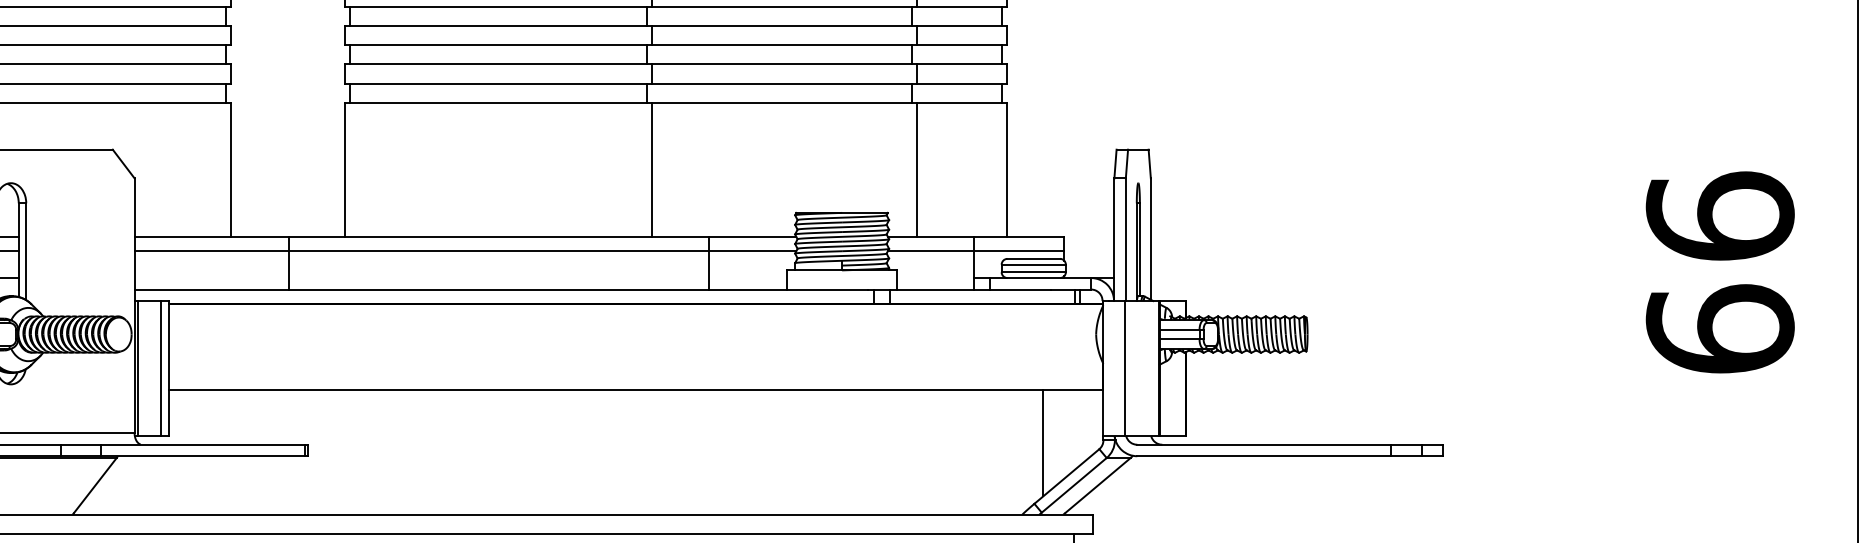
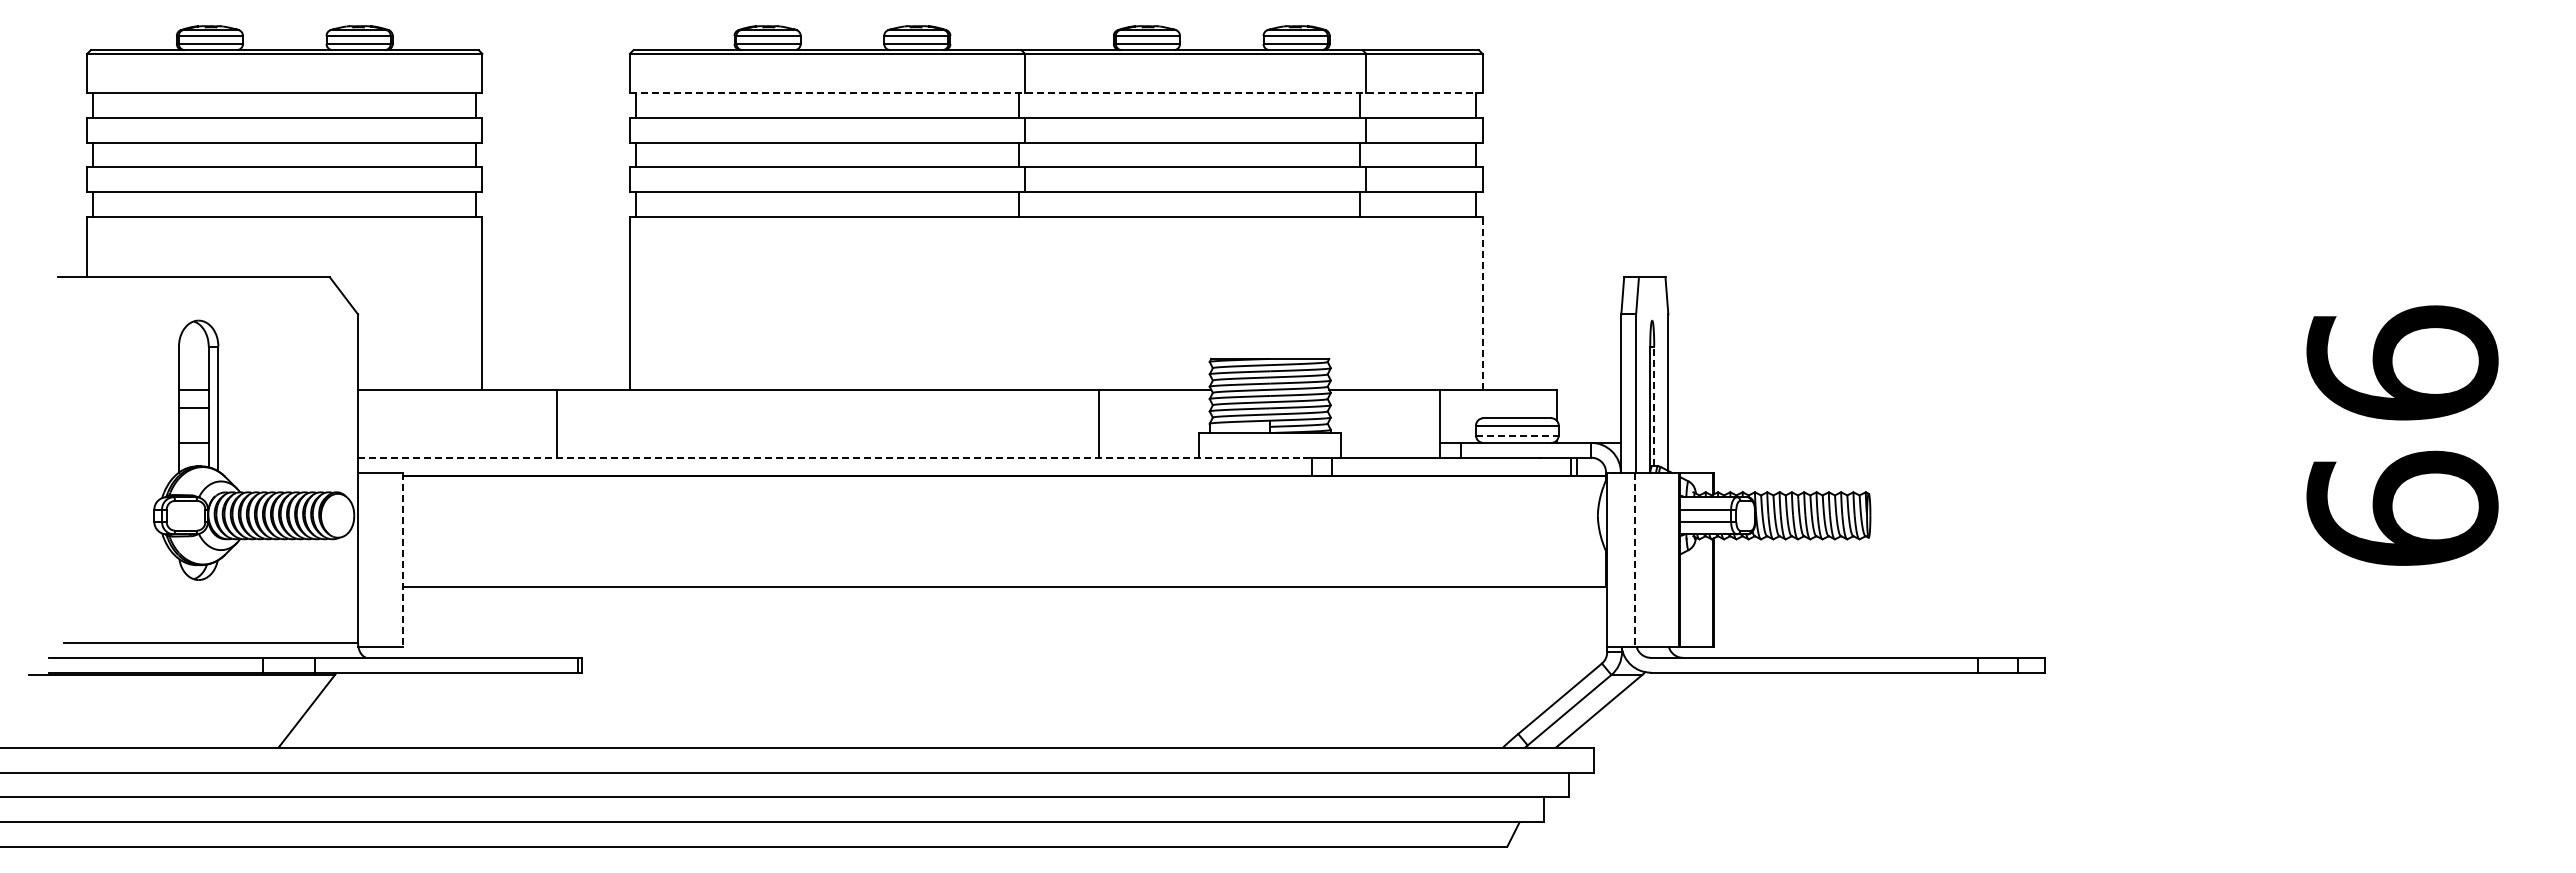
line: (676, 7) -> (1056, 93), solid -> dashed
line: (652, 169) -> (1025, 302), removed
line: (916, 169) -> (1366, 302), removed
line: (1006, 169) -> (1482, 302), solid -> dashed
line: (1140, 249) -> (1654, 406), solid -> dashed
line: (465, 251) -> (784, 408), removed
line: (975, 251) -> (1442, 408), removed
line: (1033, 272) -> (1517, 435), solid -> dashed
line: (501, 289) -> (831, 457), solid -> dashed
line: (138, 368) -> (362, 559), removed
line: (160, 368) -> (391, 559), removed
line: (169, 369) -> (402, 560), solid -> dashed
line: (1124, 369) -> (1634, 560), solid -> dashed
line: (1043, 442) -> (1529, 655), removed

